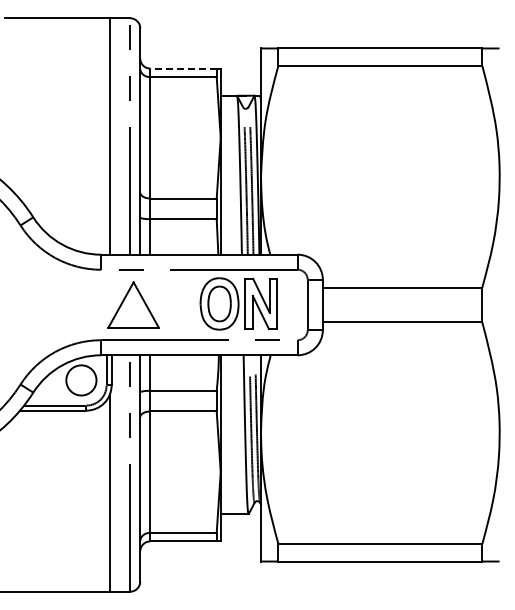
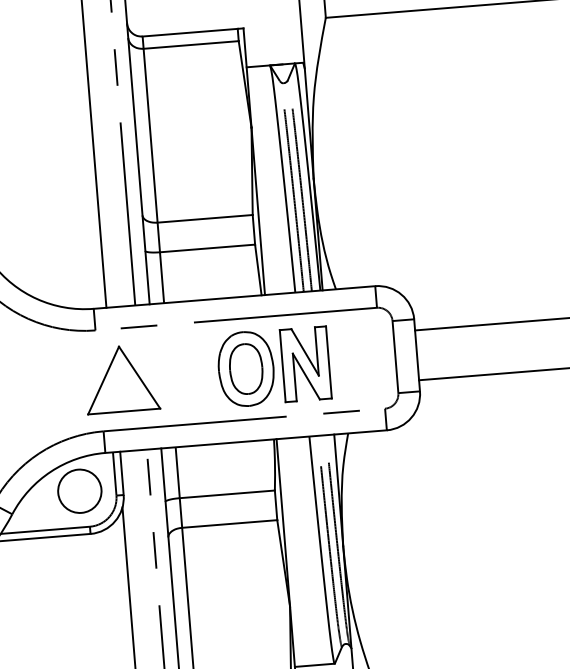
line: (183, 68) -> (190, 32), dashed -> solid
part: (238, 303) -> (273, 366), moved
part: (133, 304) -> (121, 378), moved

